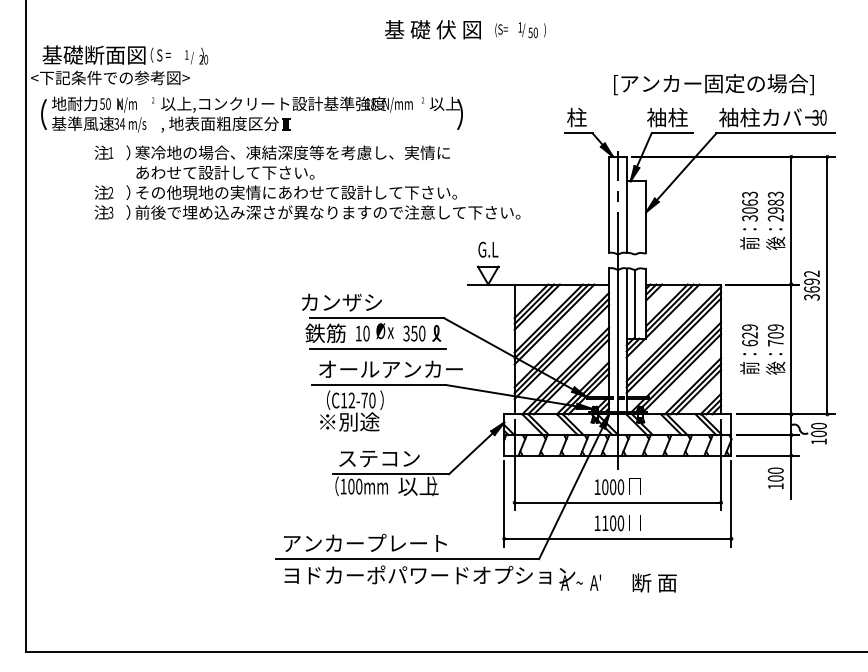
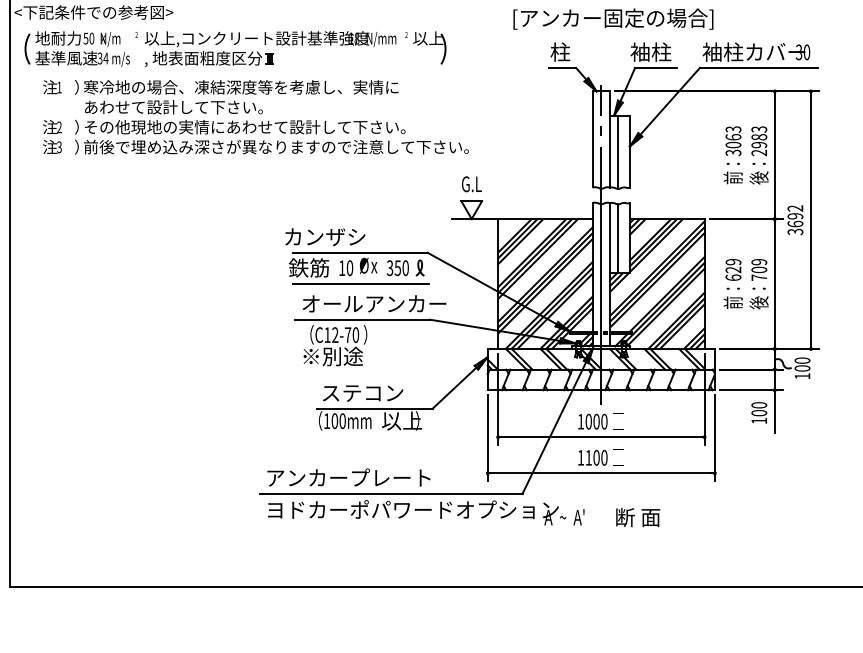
text: (713, 84) -> (612, 19), moved
text: (307, 182) -> (255, 117), moved
line: (634, 217) -> (617, 152), added

